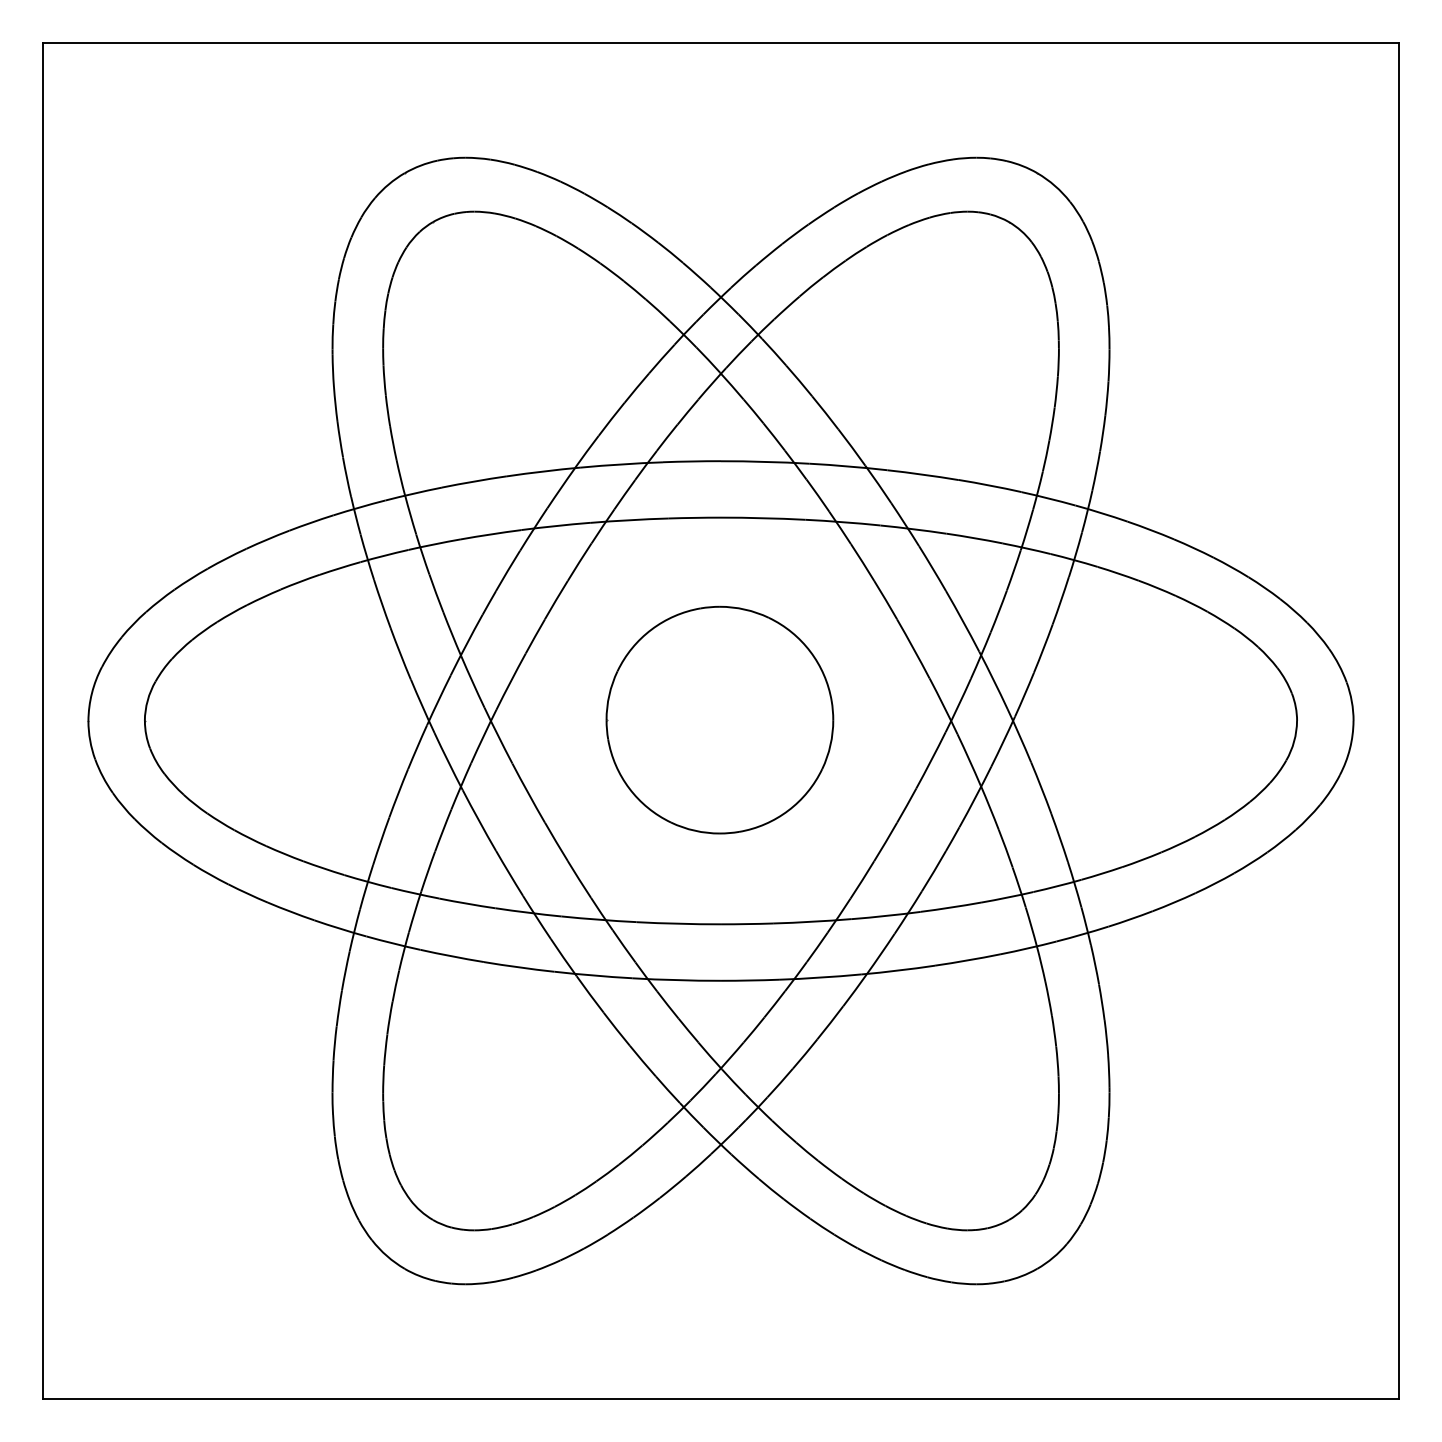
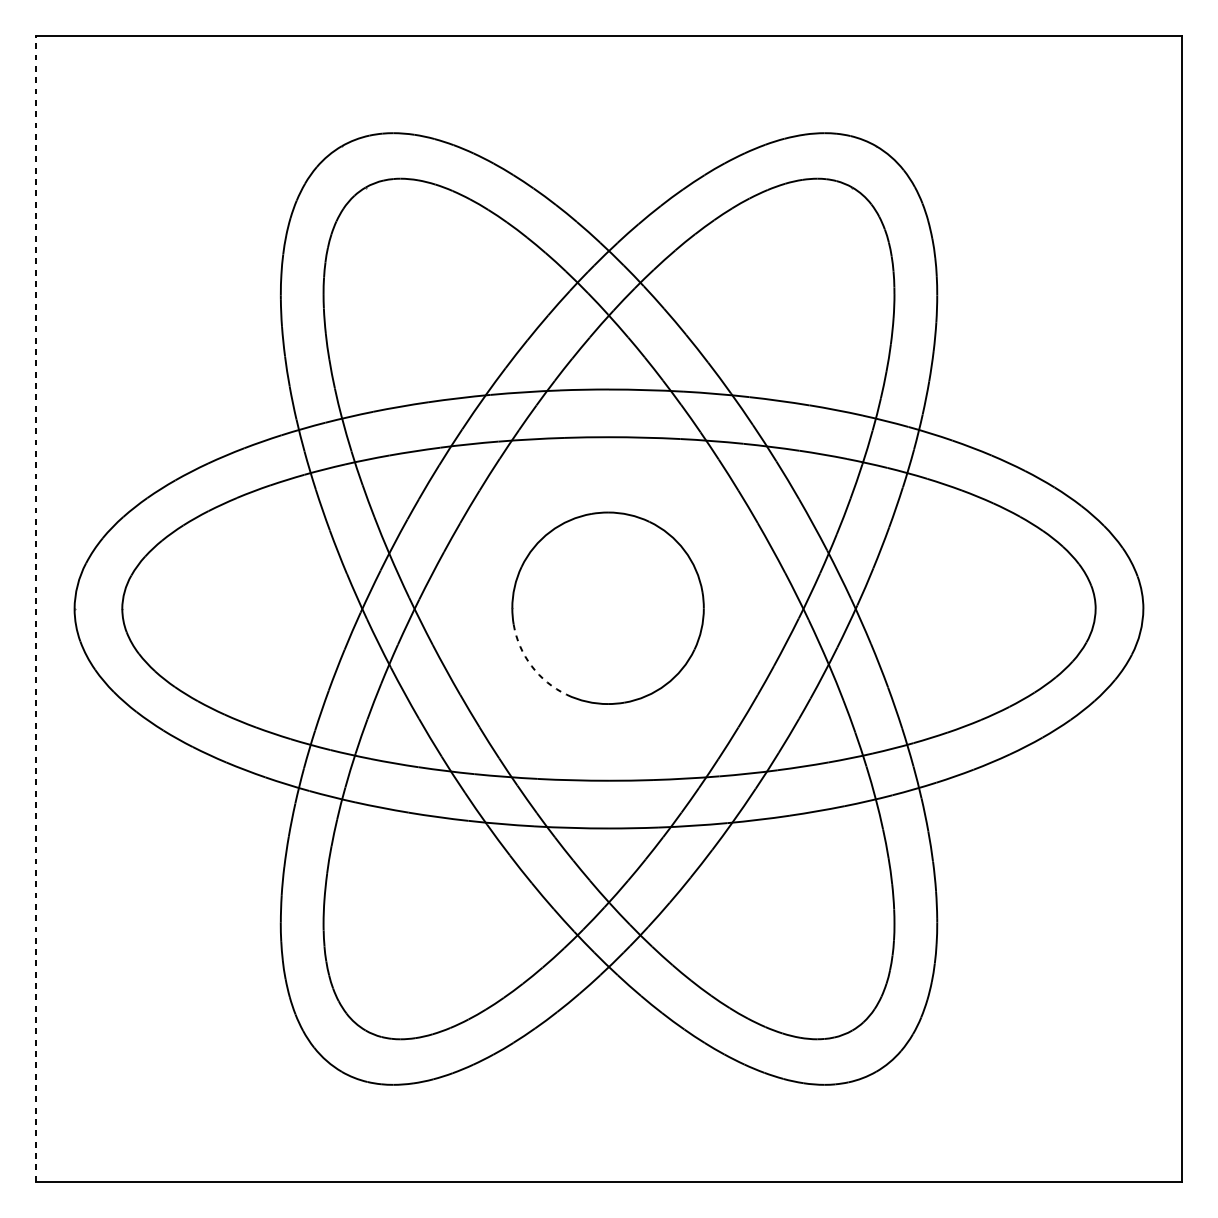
line: (43, 721) -> (36, 609), solid -> dashed
arc: (629, 788) -> (531, 666), solid -> dashed

